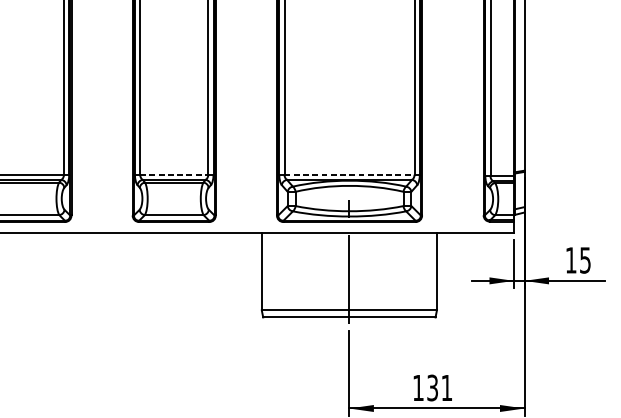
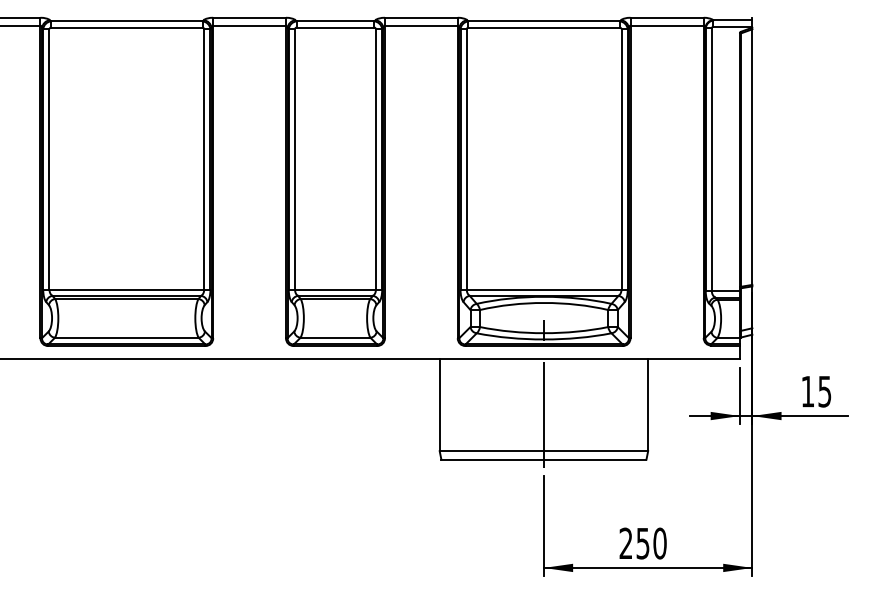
line: (174, 174) -> (335, 289), dashed -> solid
line: (349, 174) -> (544, 289), dashed -> solid
text: (432, 387) -> (642, 543), 131 -> 250

